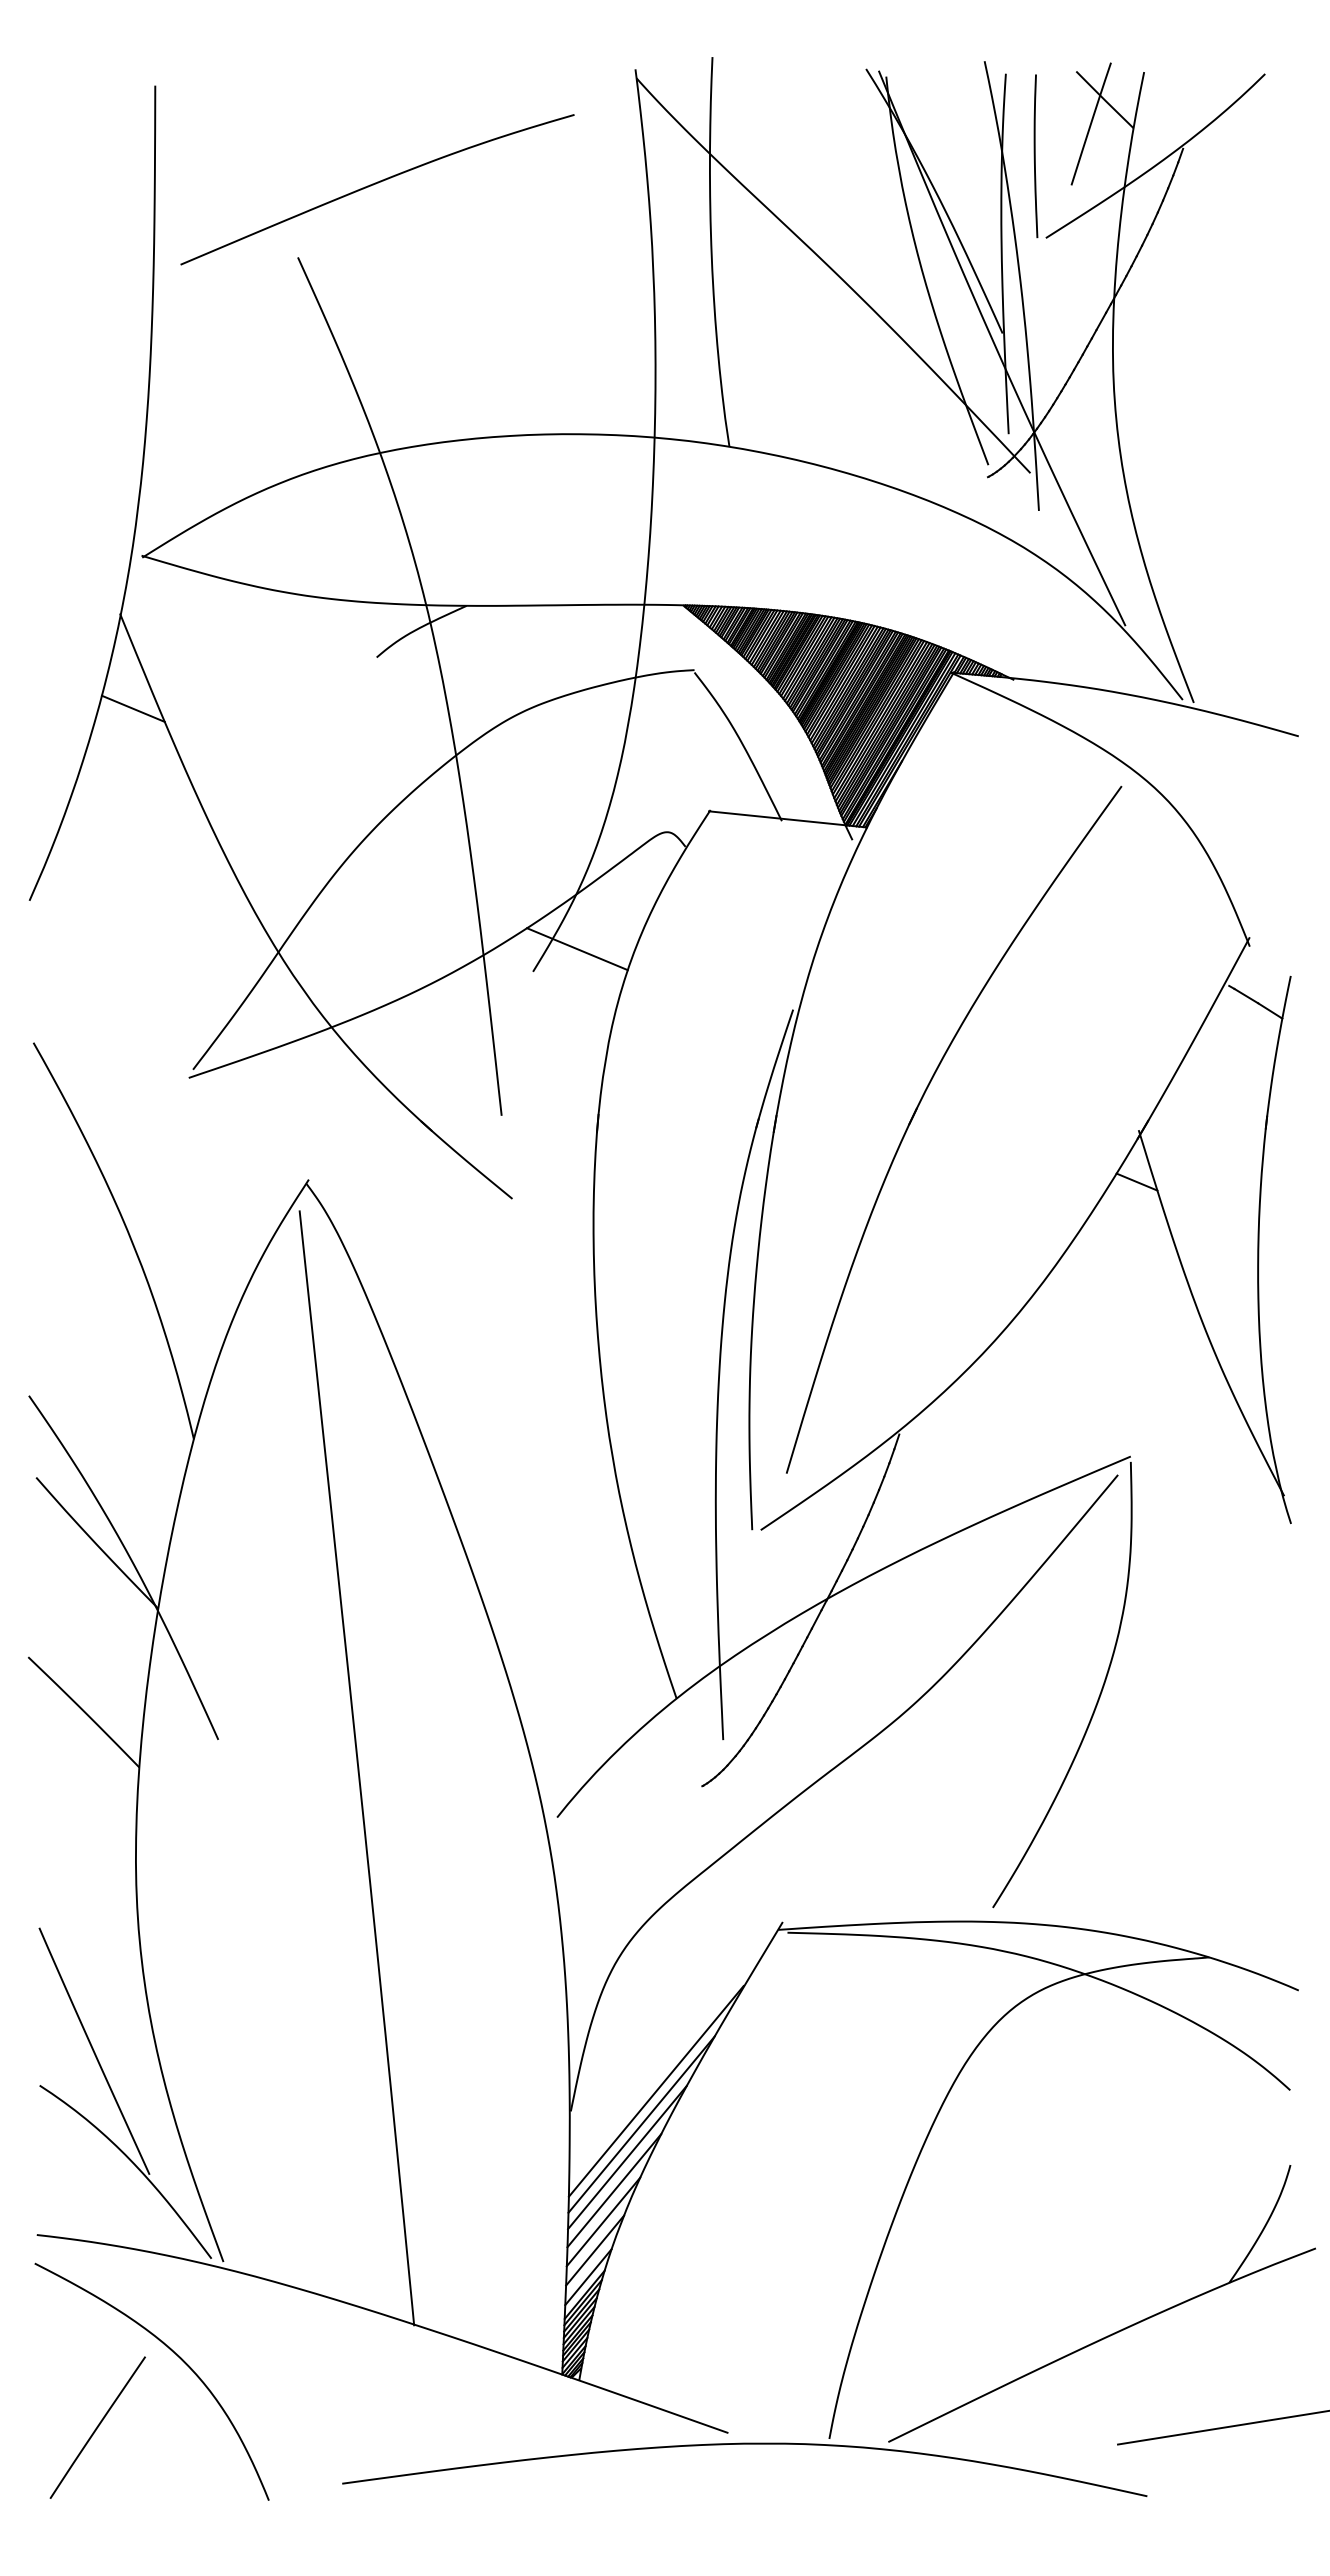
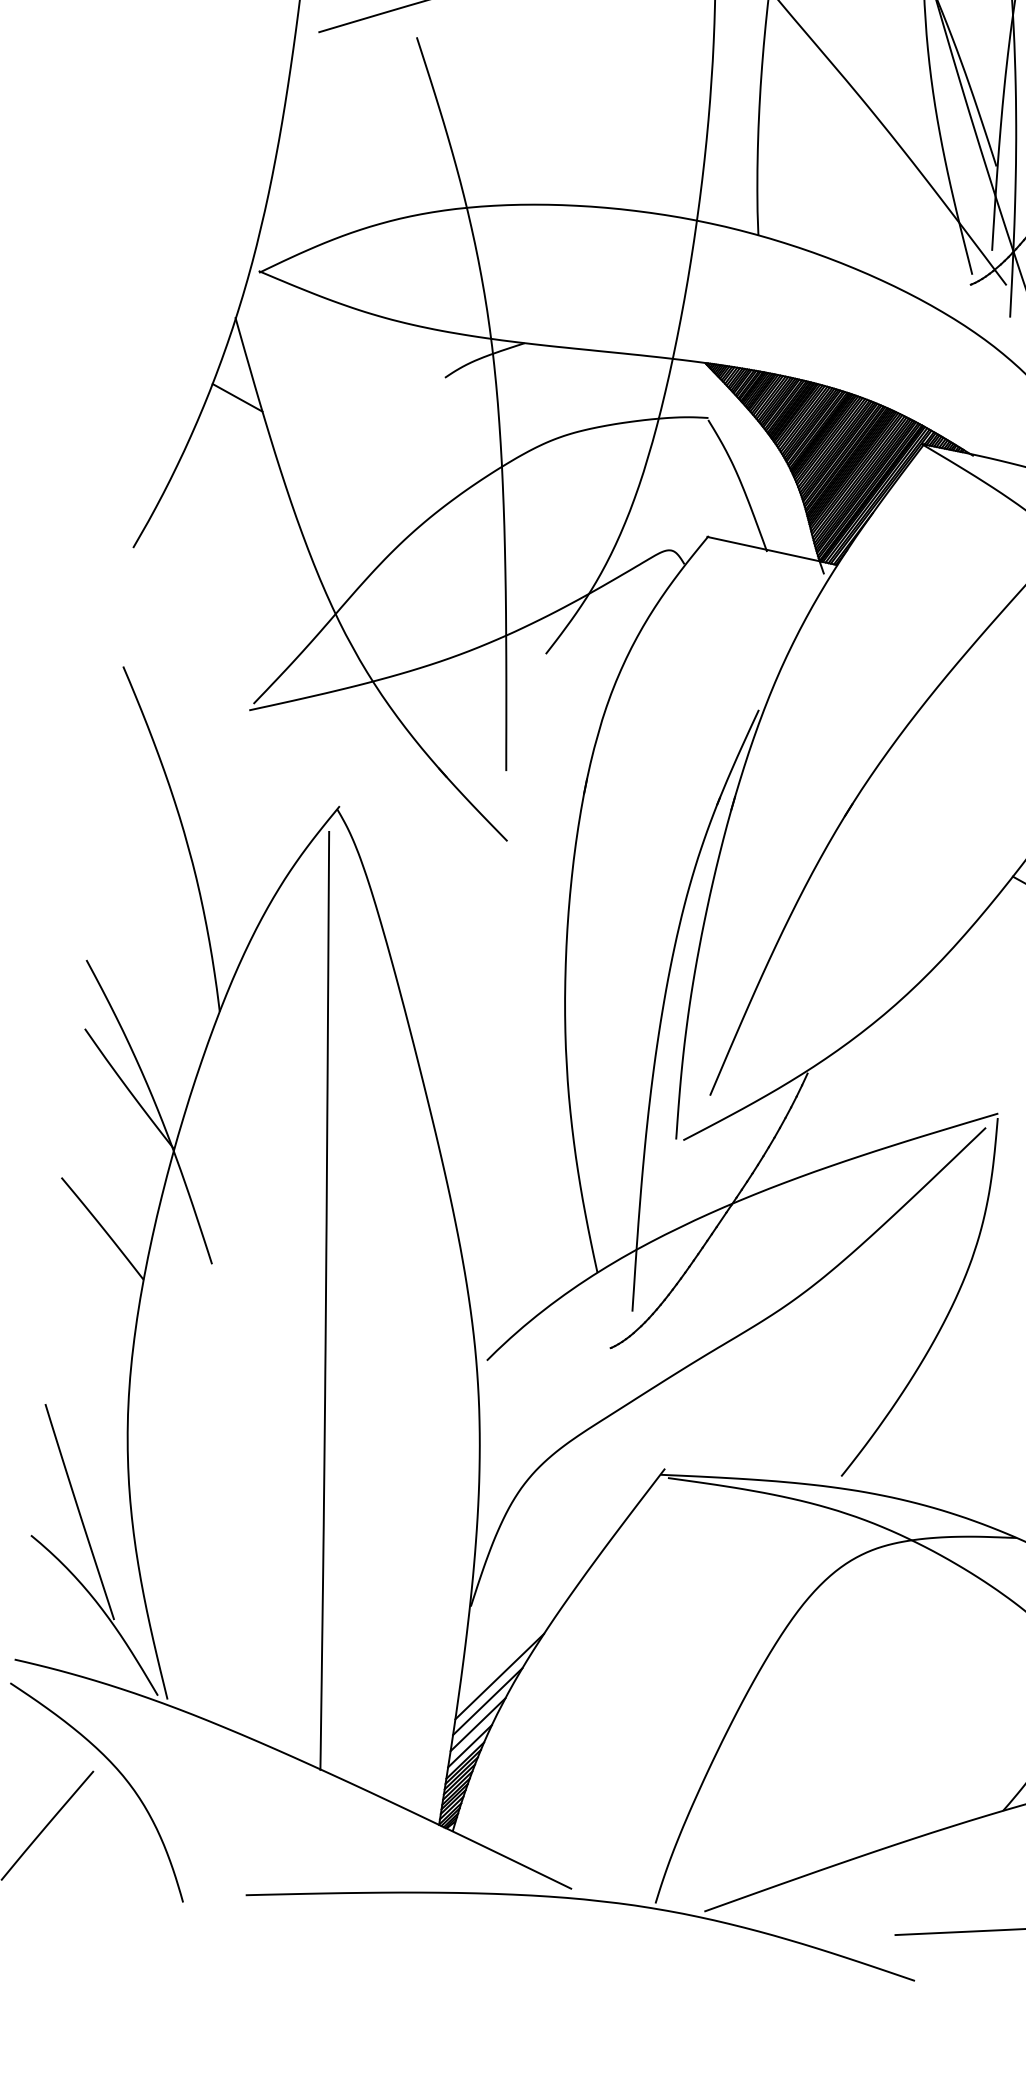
line: (577, 949) -> (584, 639), removed
line: (655, 2091) -> (543, 1597), removed
line: (641, 2124) -> (528, 1624), removed
line: (627, 2157) -> (513, 1650), removed

